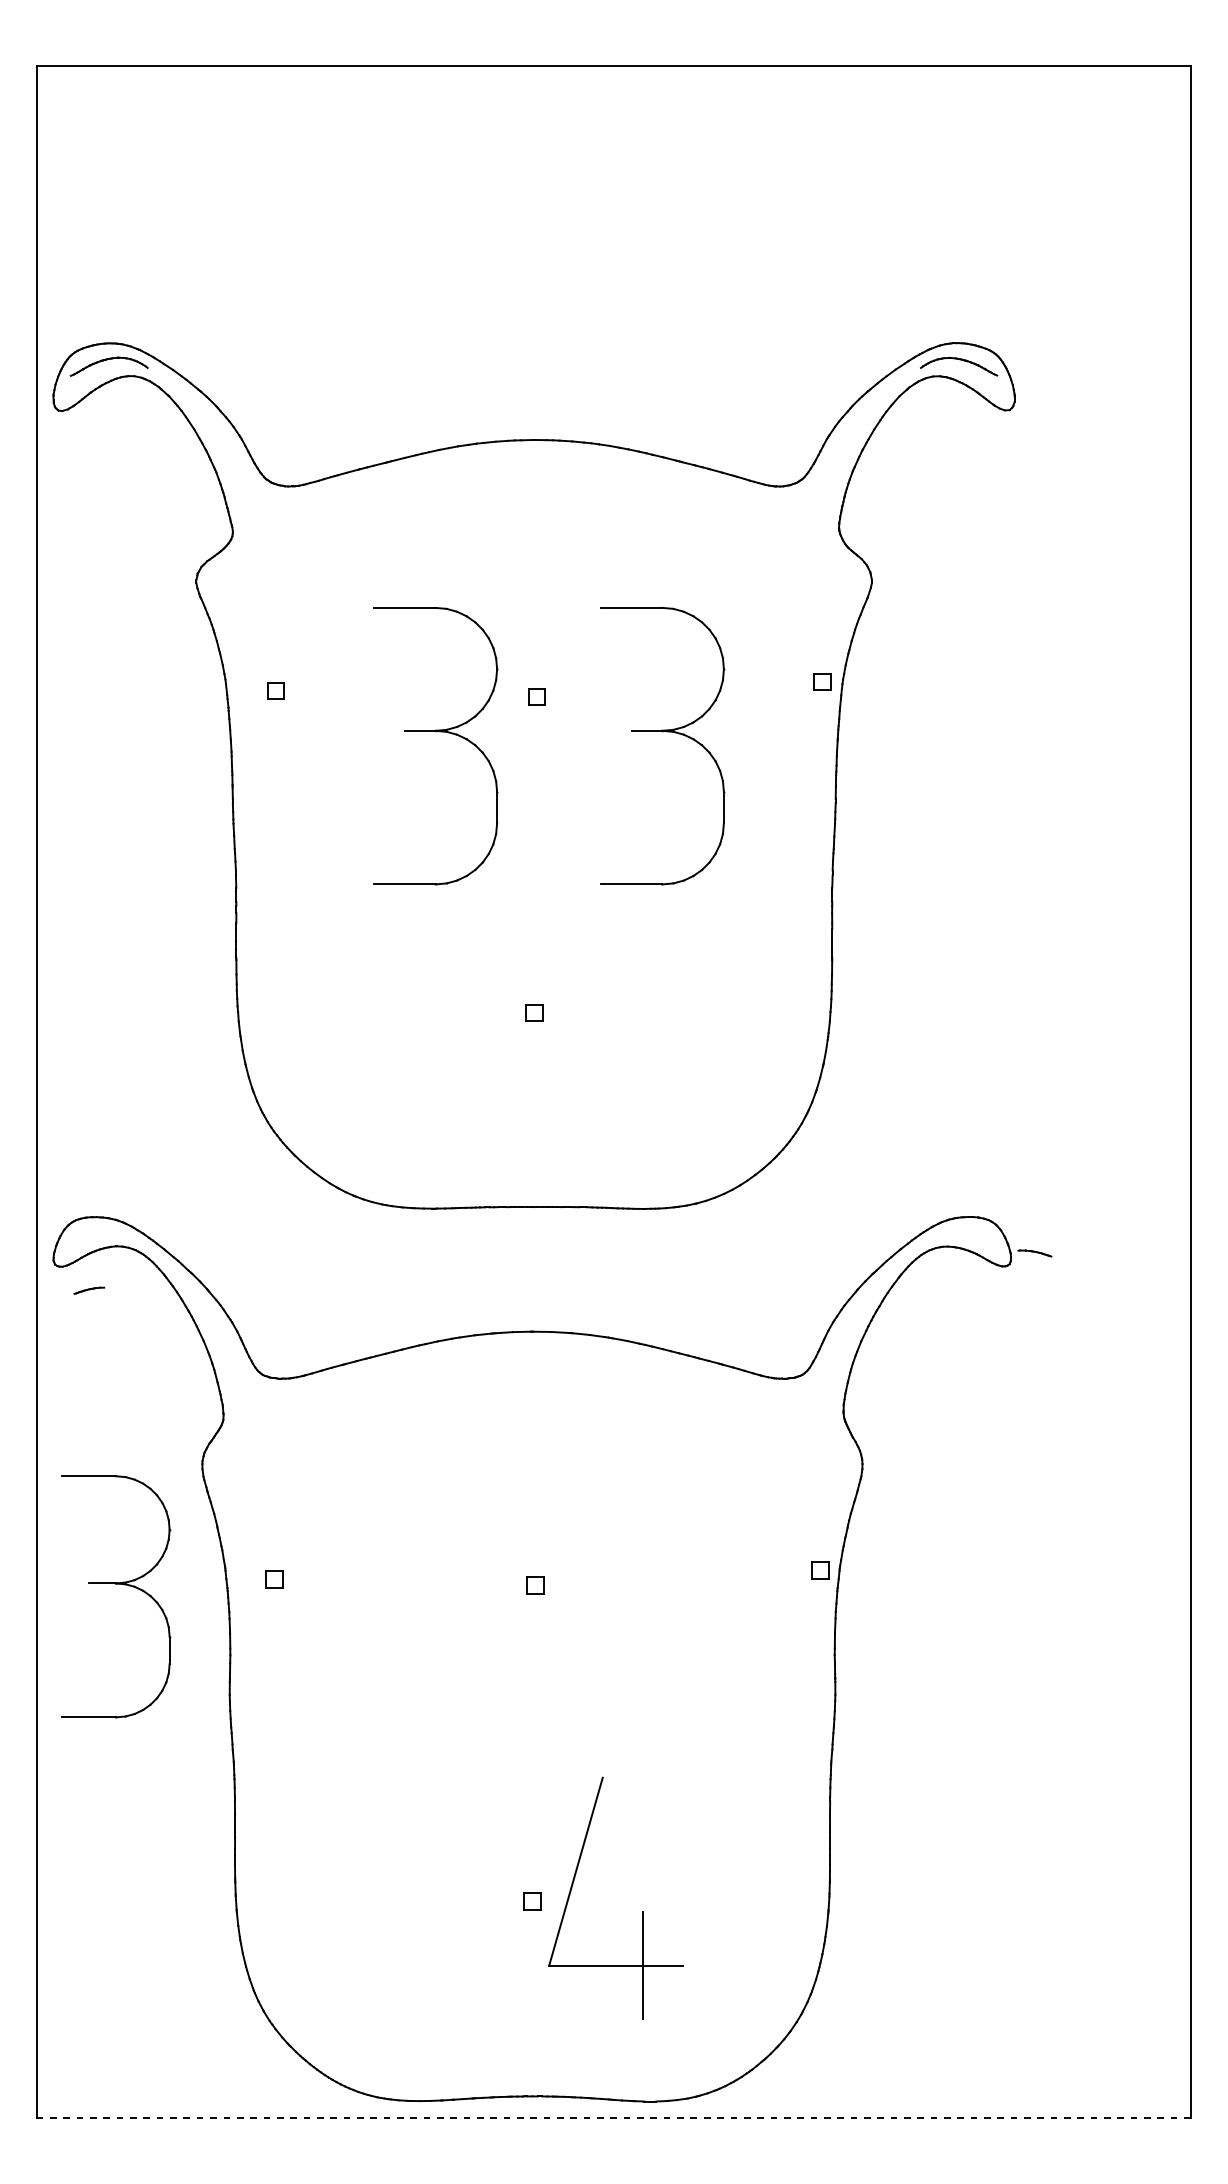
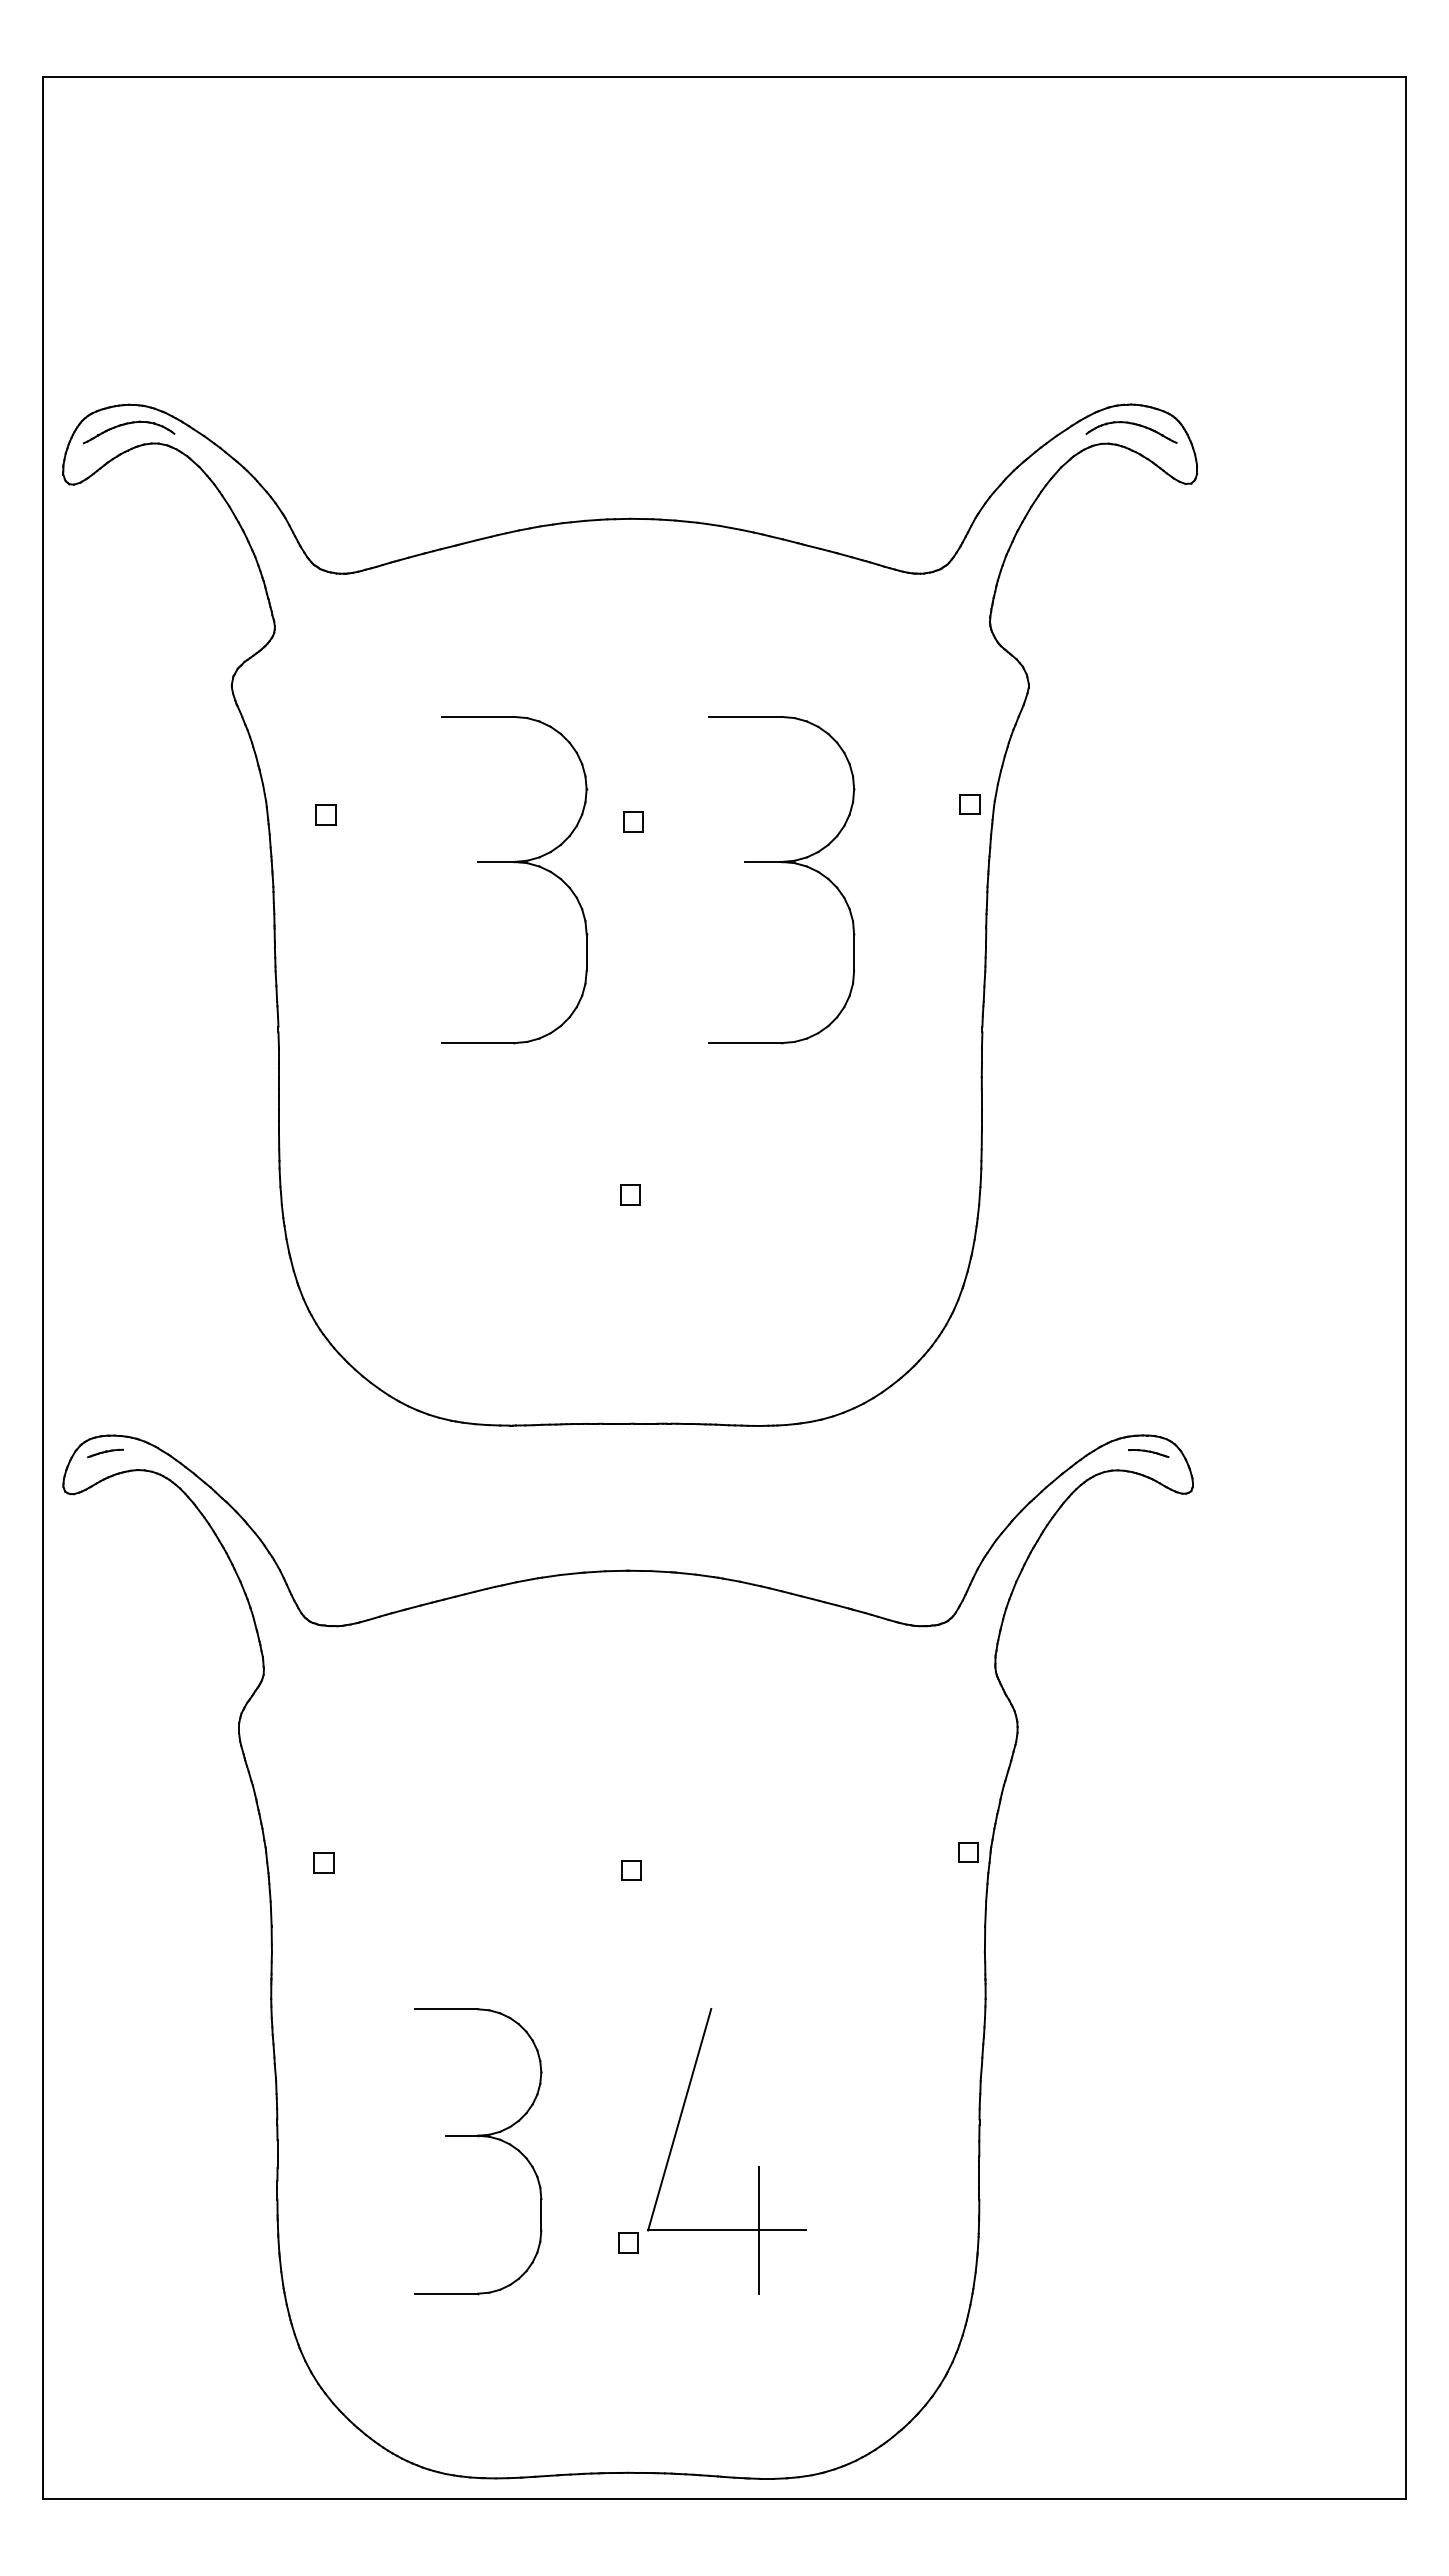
part: (1034, 1253) -> (1148, 1453), moved
part: (89, 1290) -> (105, 1453), moved
part: (116, 1584) -> (478, 2137), moved
part: (642, 1911) -> (758, 2166), moved
line: (614, 2118) -> (724, 2498), dashed -> solid

